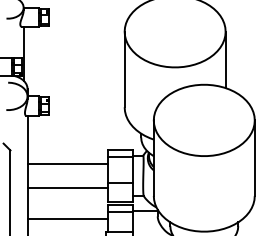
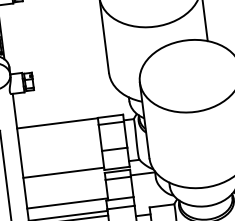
line: (67, 164) -> (57, 123), moved
line: (67, 187) -> (63, 172), moved
line: (67, 219) -> (67, 203), moved

